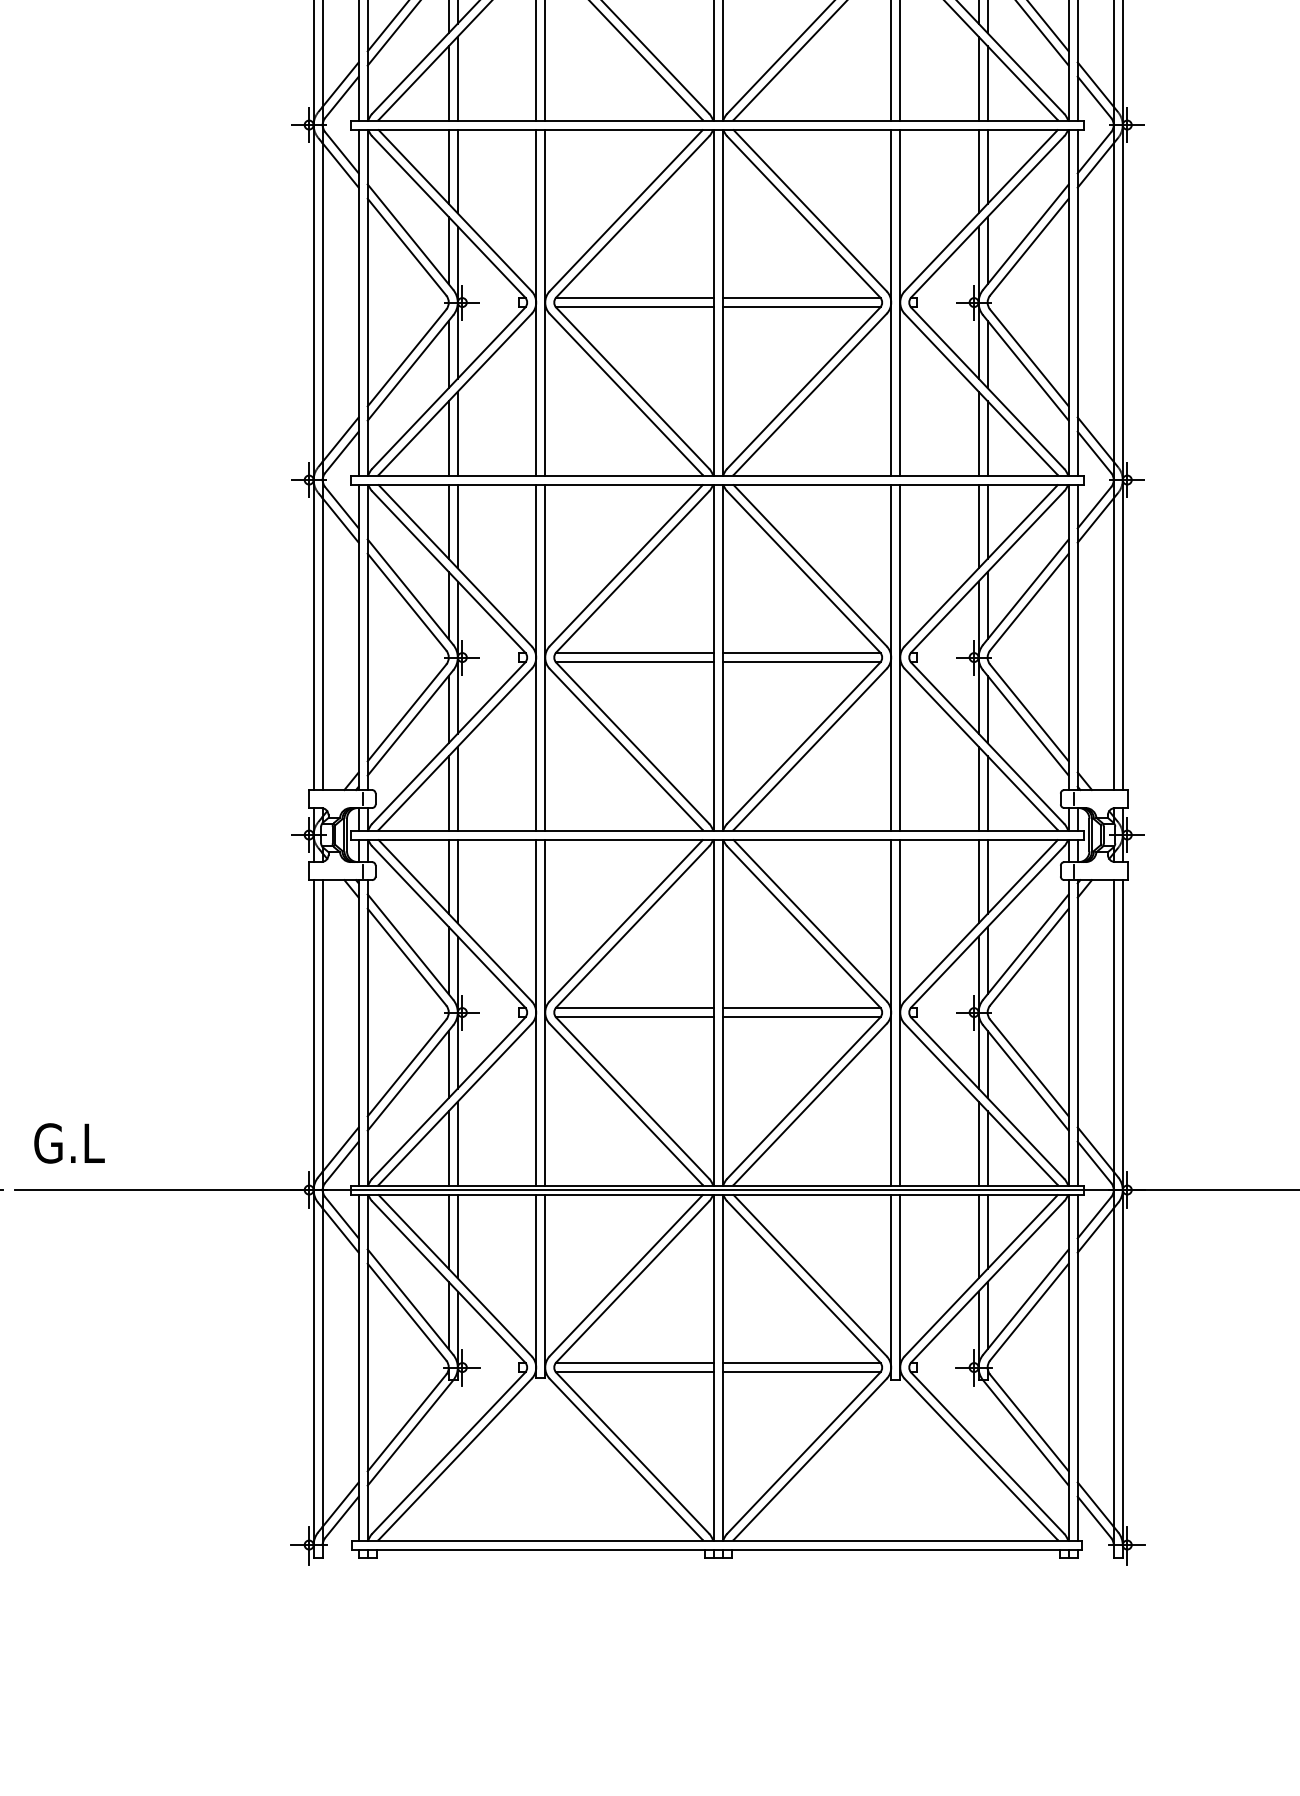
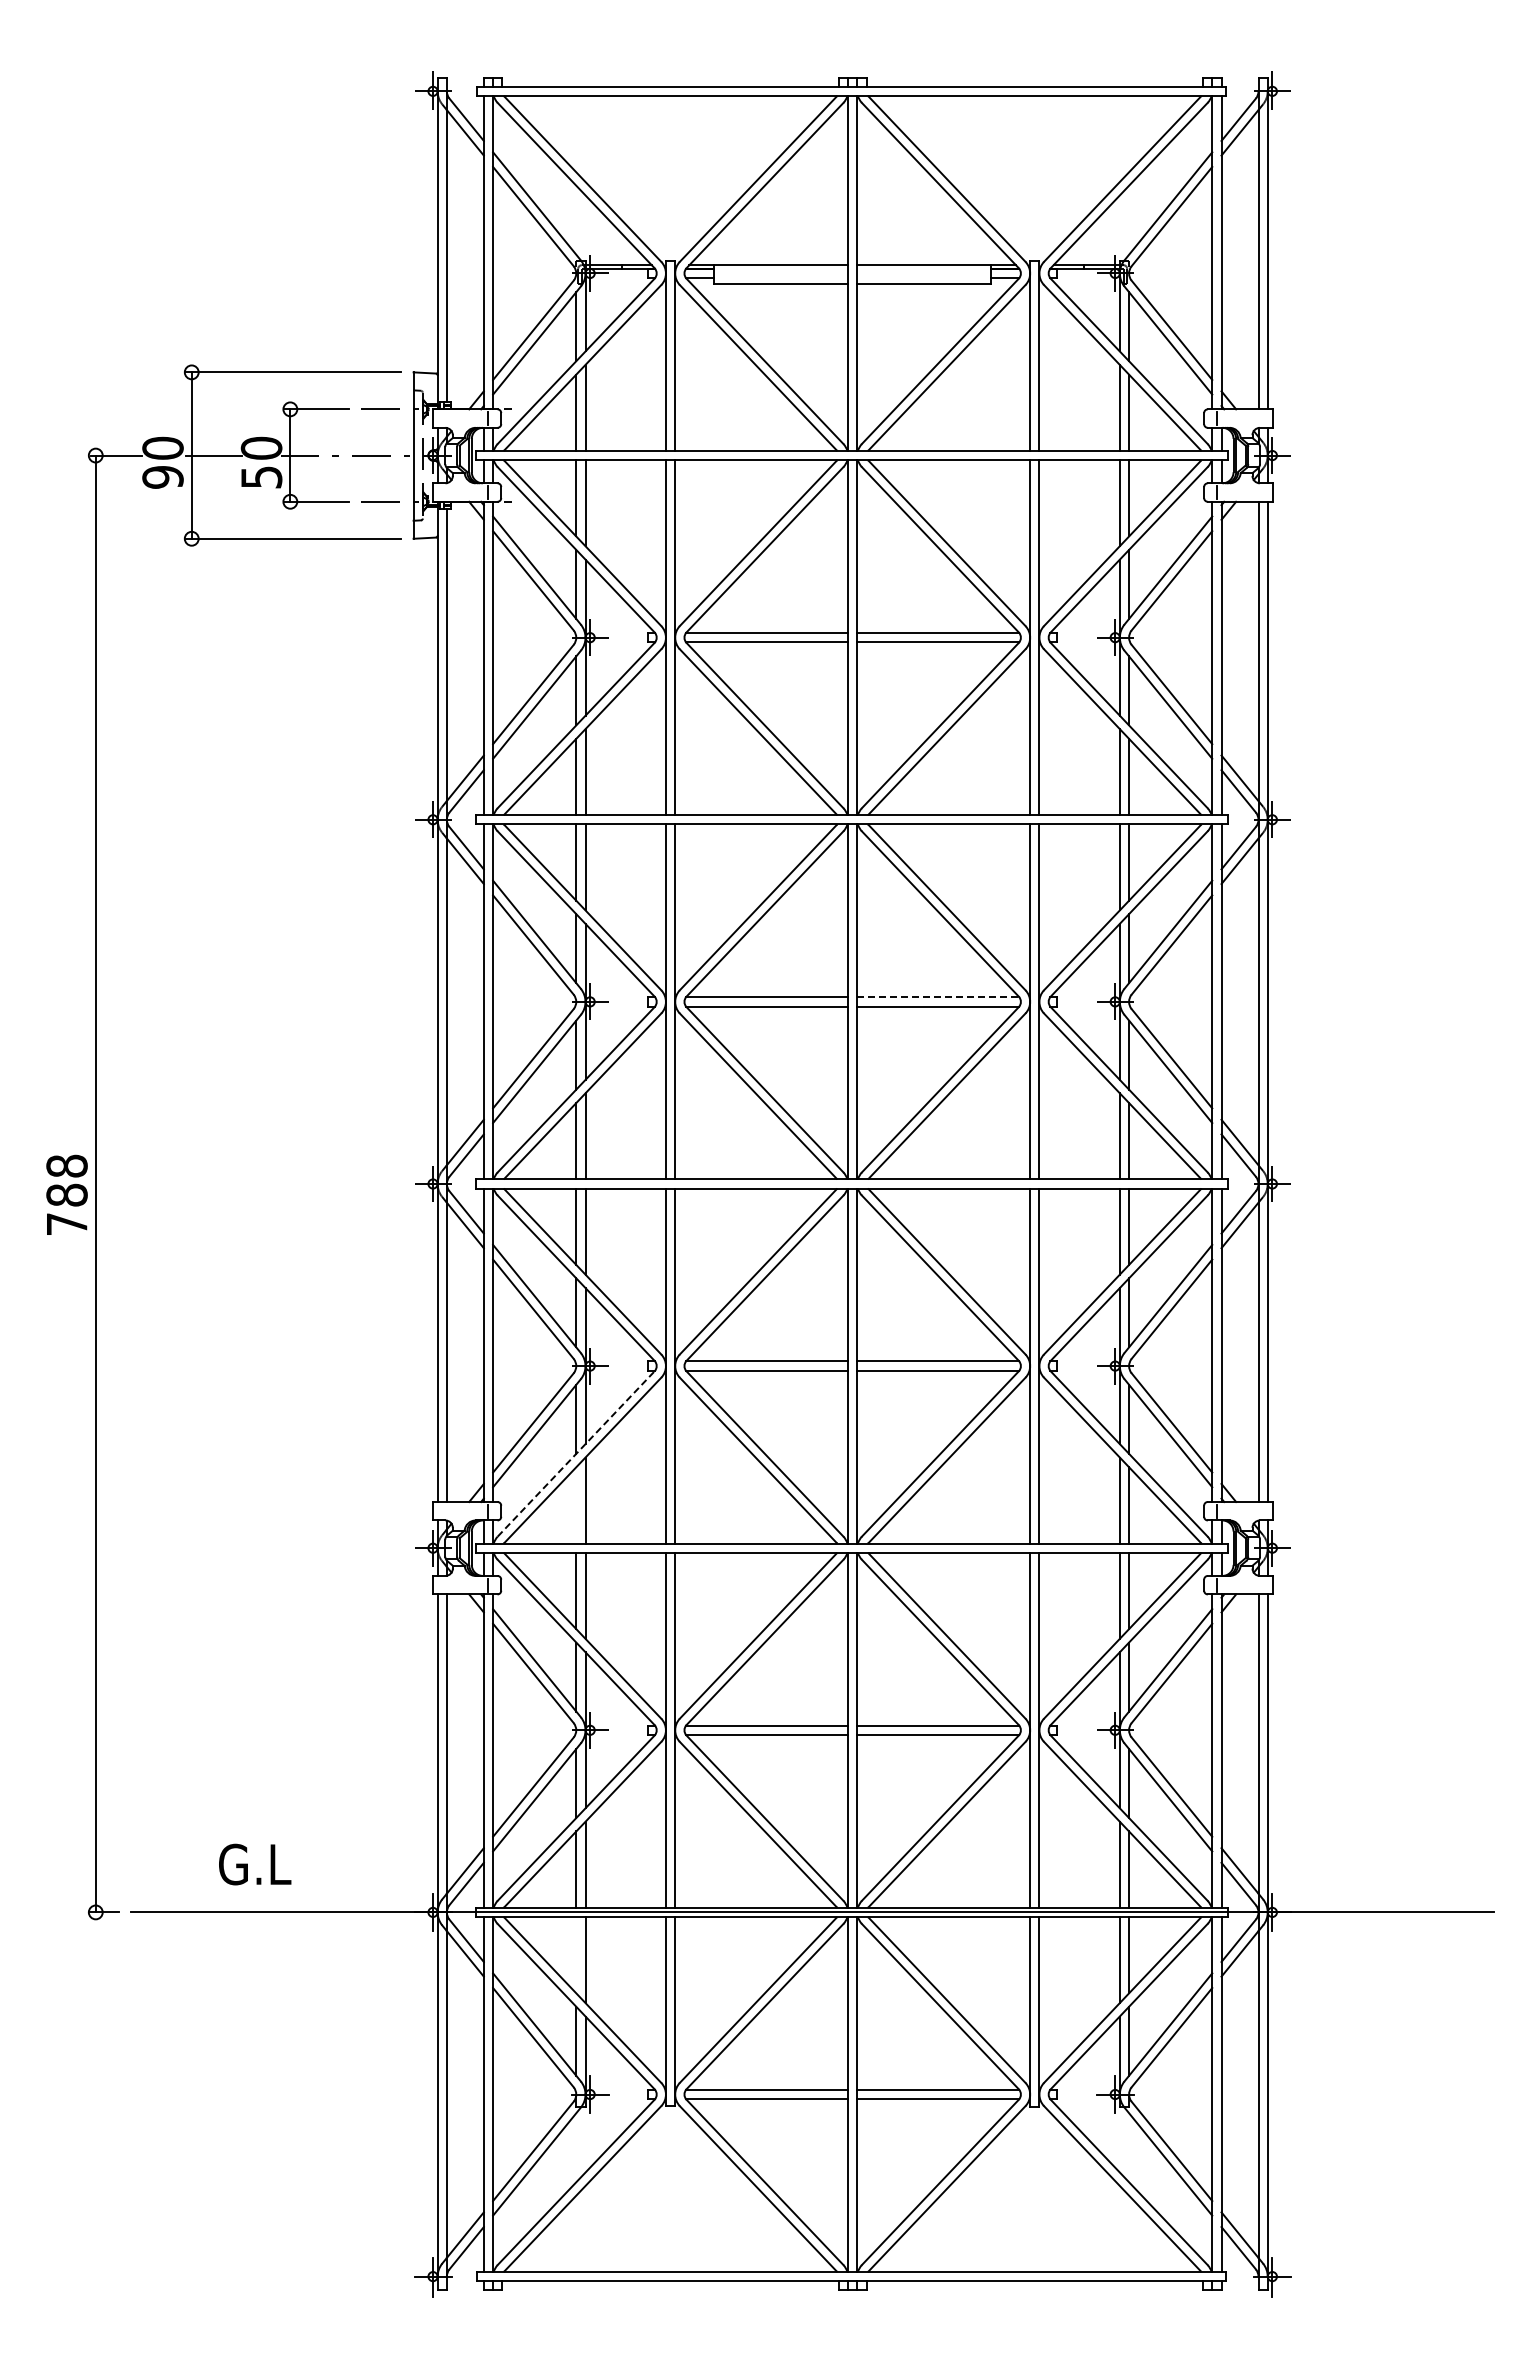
line: (801, 298) -> (938, 997), solid -> dashed
line: (449, 742) -> (576, 1453), solid -> dashed
line: (449, 793) -> (576, 1505), removed
text: (69, 1143) -> (255, 1864), moved
line: (449, 1232) -> (576, 1955), removed

